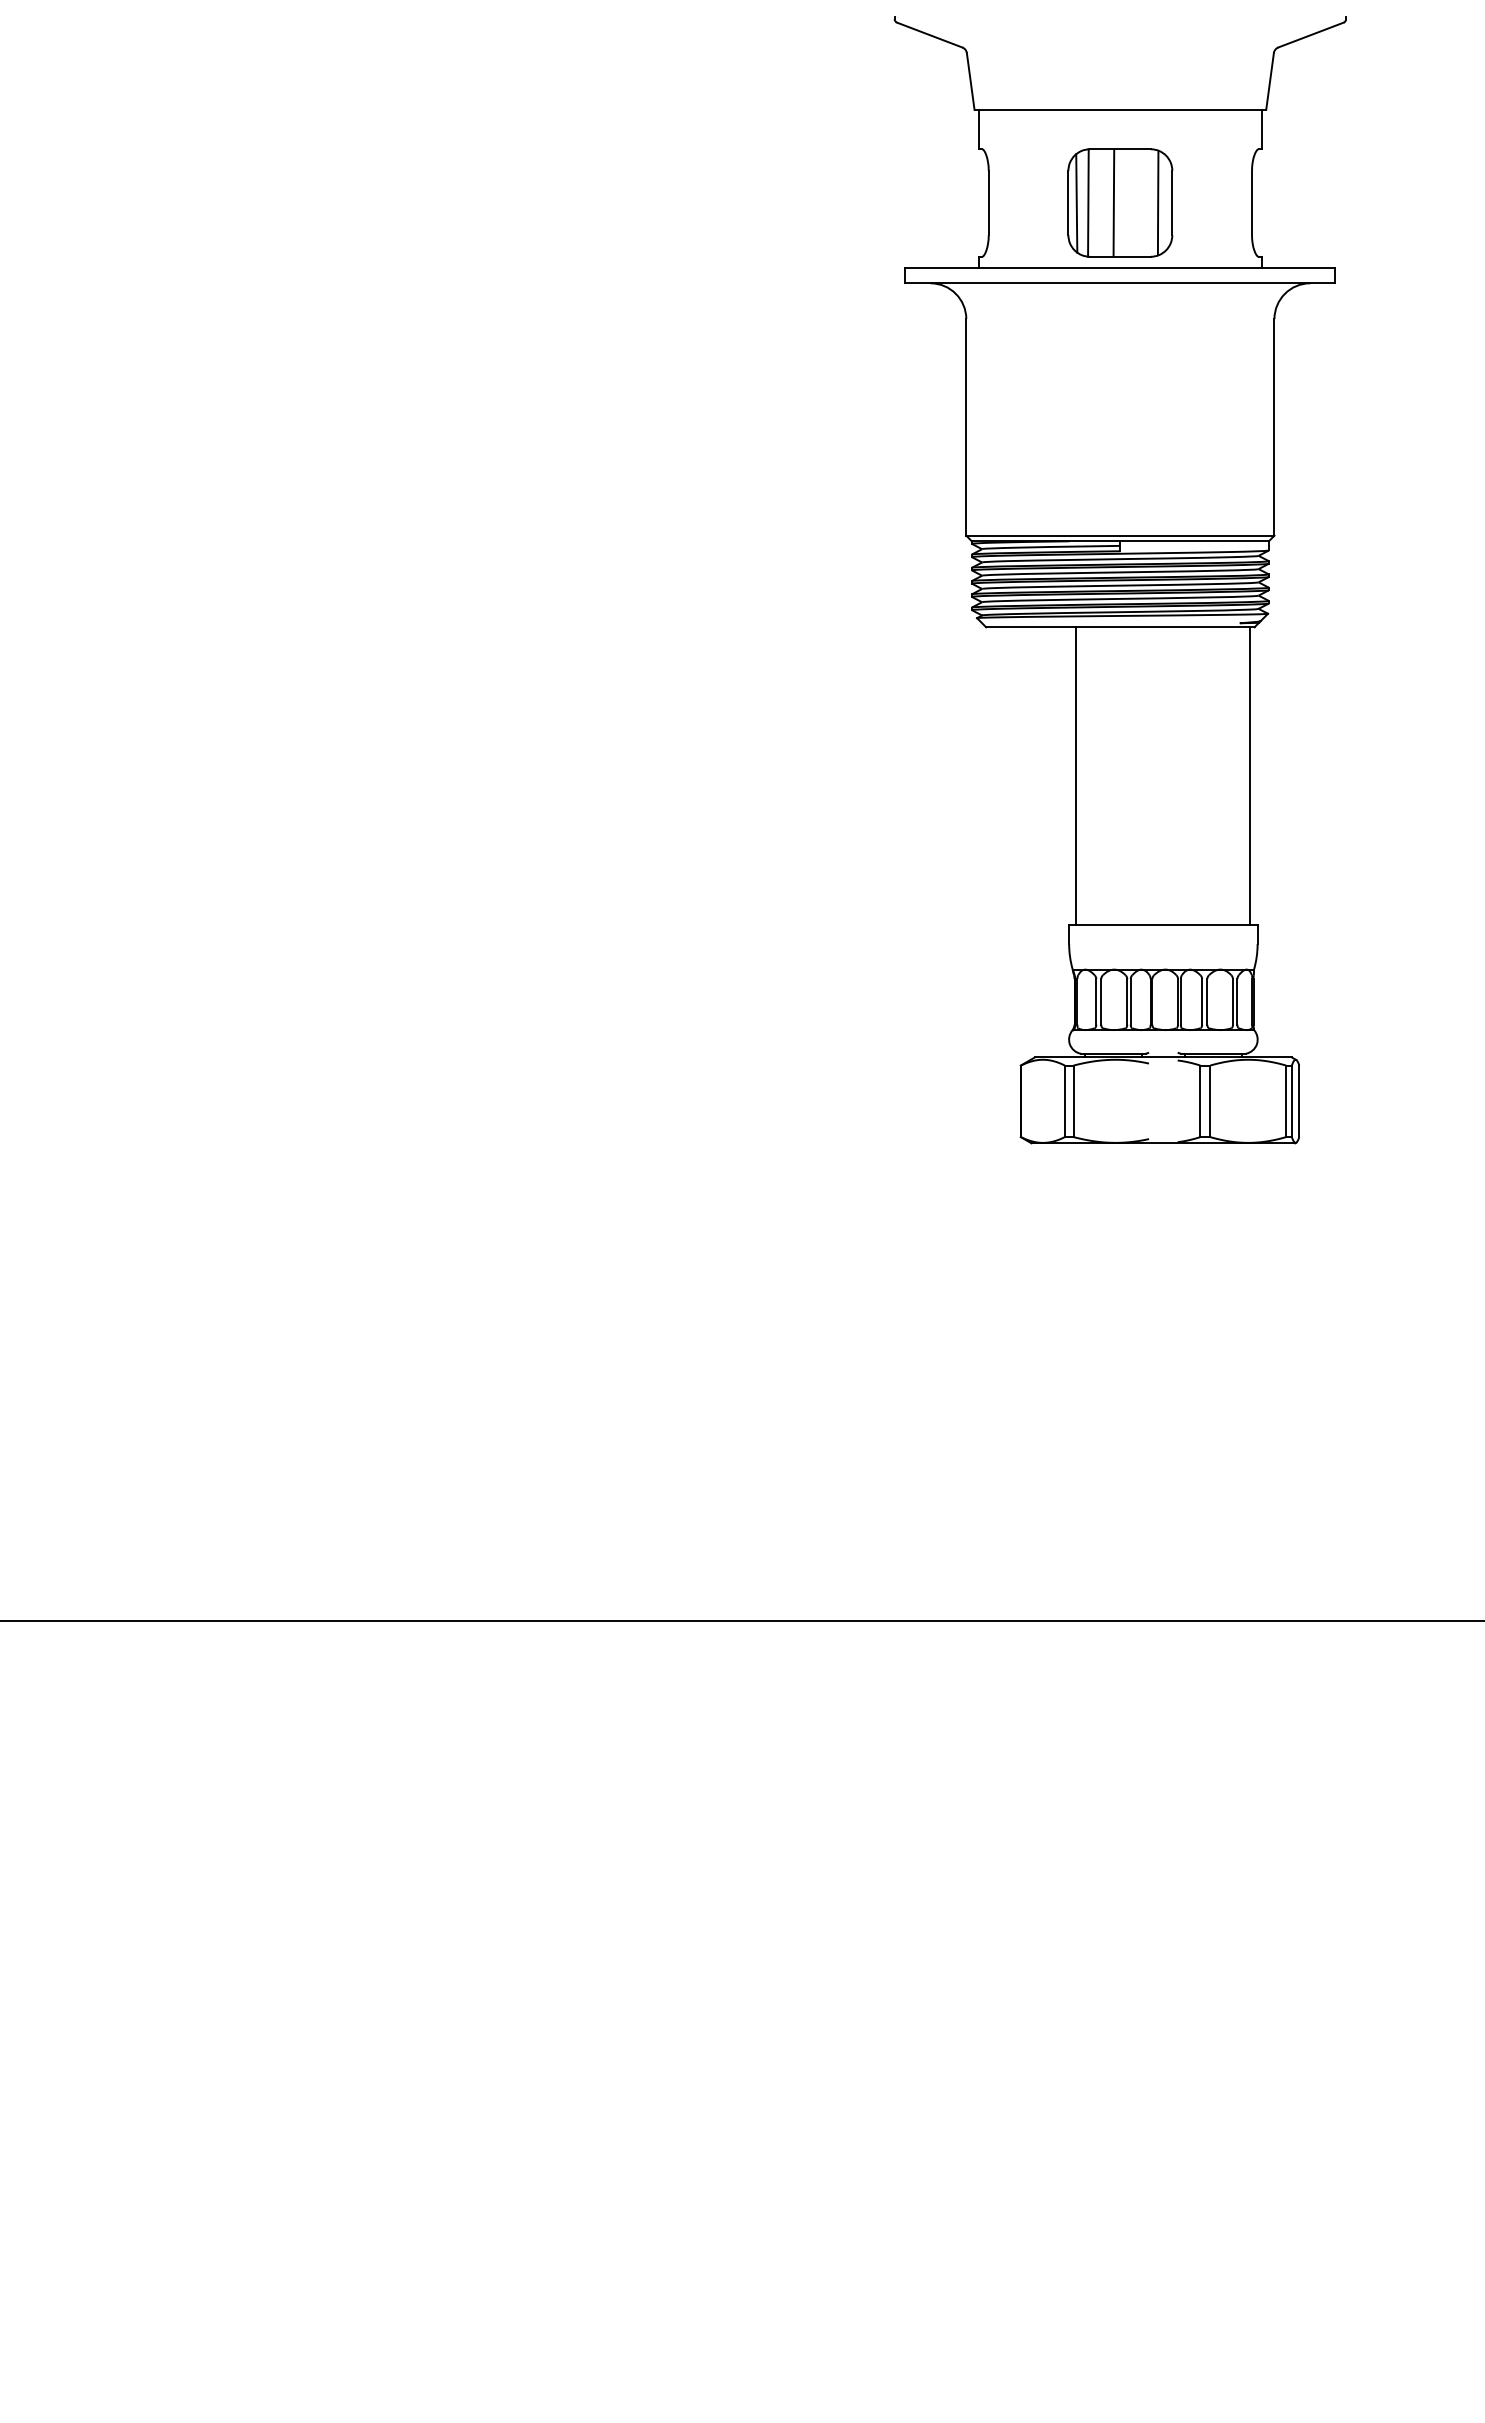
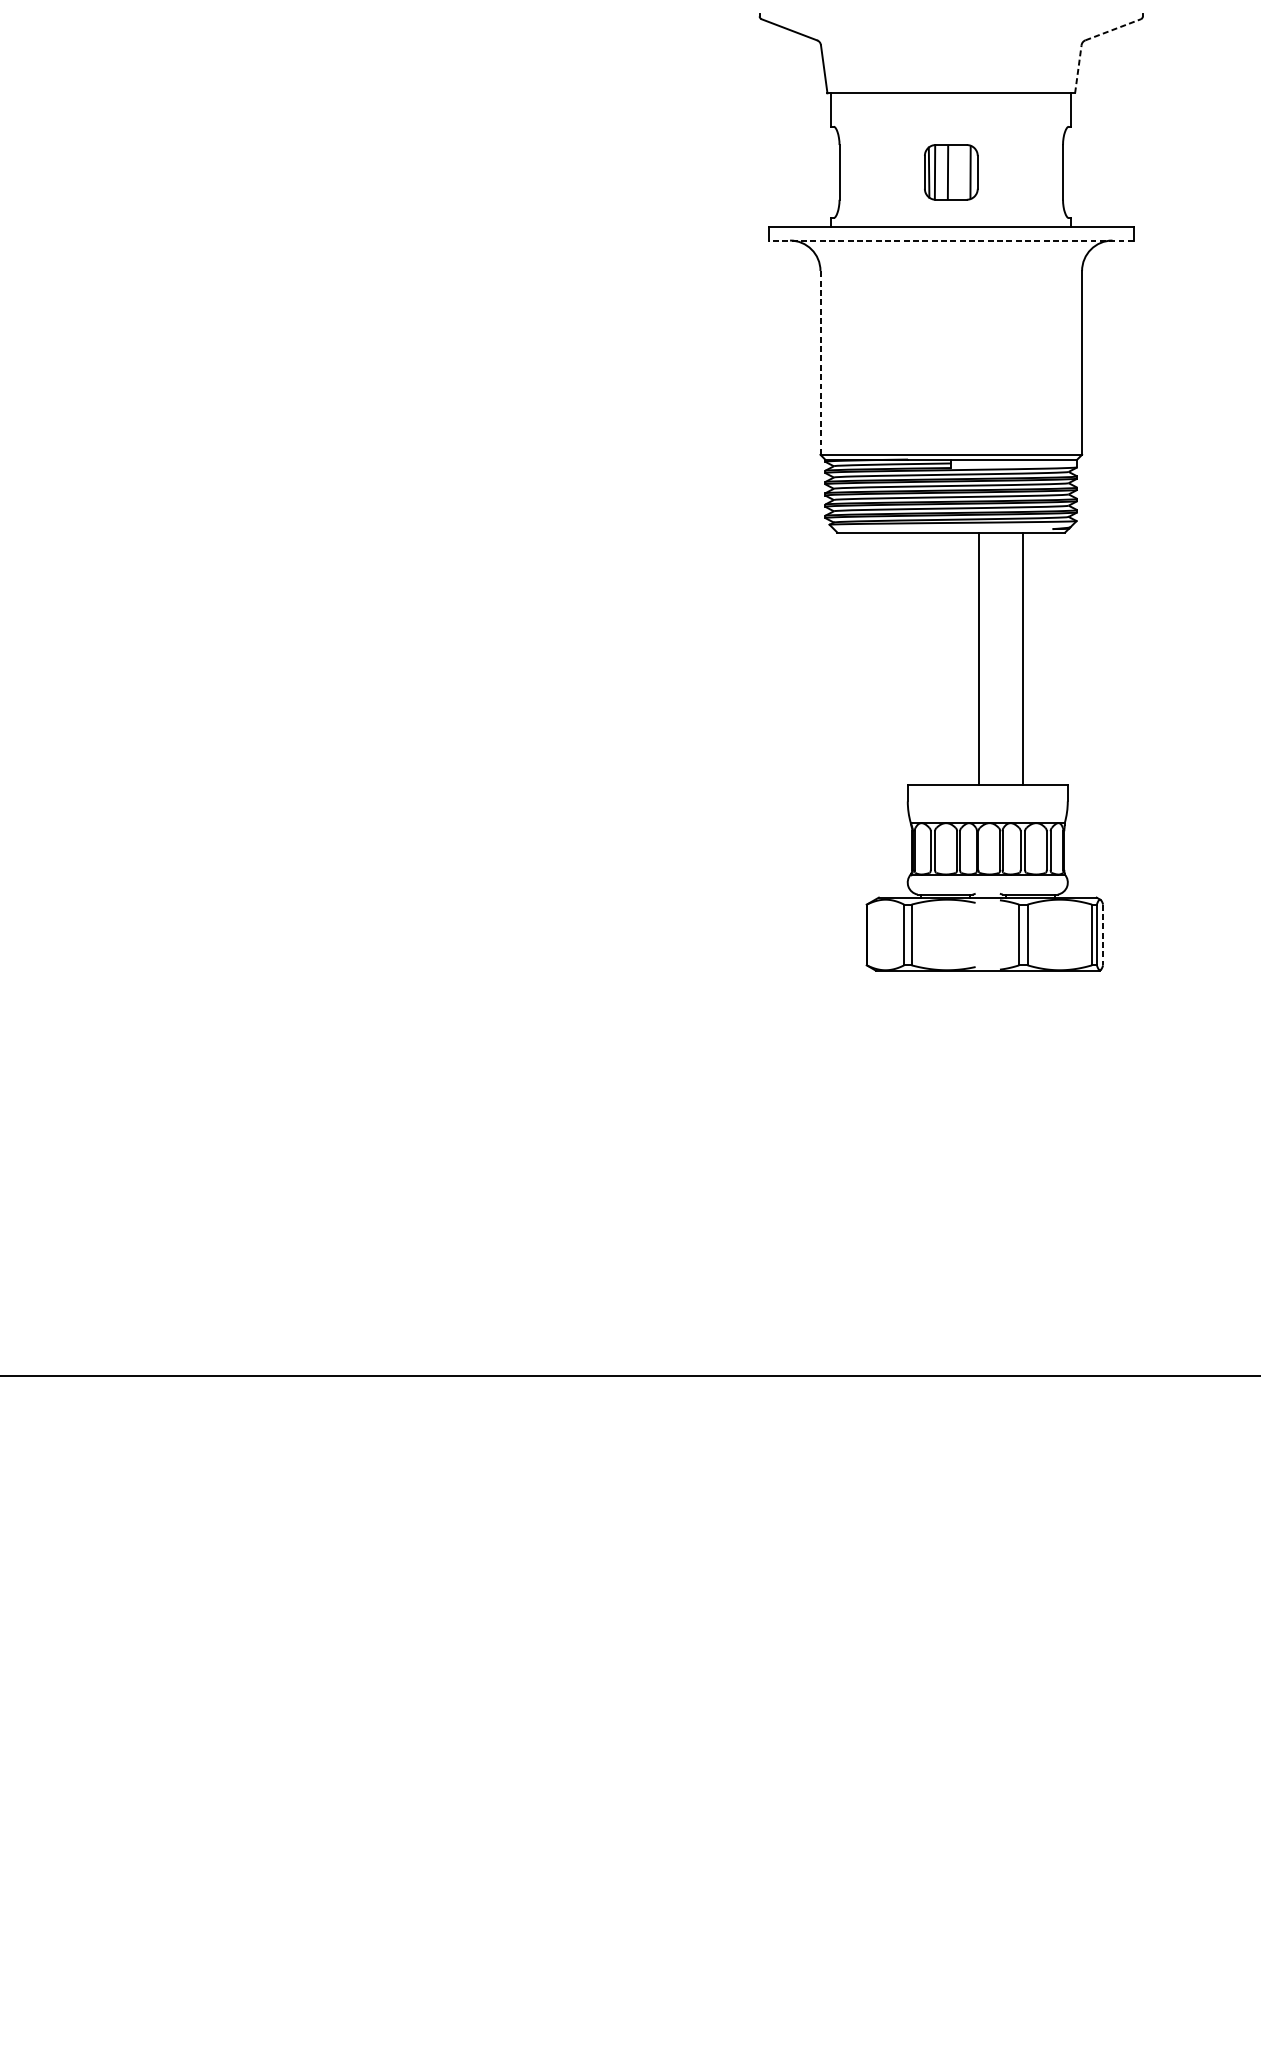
line: (1311, 35) -> (1113, 30), solid -> dashed
line: (1270, 81) -> (1078, 69), solid -> dashed
part: (1120, 202) -> (951, 171), size x0.6
line: (1120, 283) -> (951, 240), solid -> dashed
line: (966, 426) -> (820, 362), solid -> dashed
line: (1076, 775) -> (979, 658), moved
line: (1250, 775) -> (1022, 658), moved
line: (1299, 1101) -> (1103, 935), solid -> dashed

